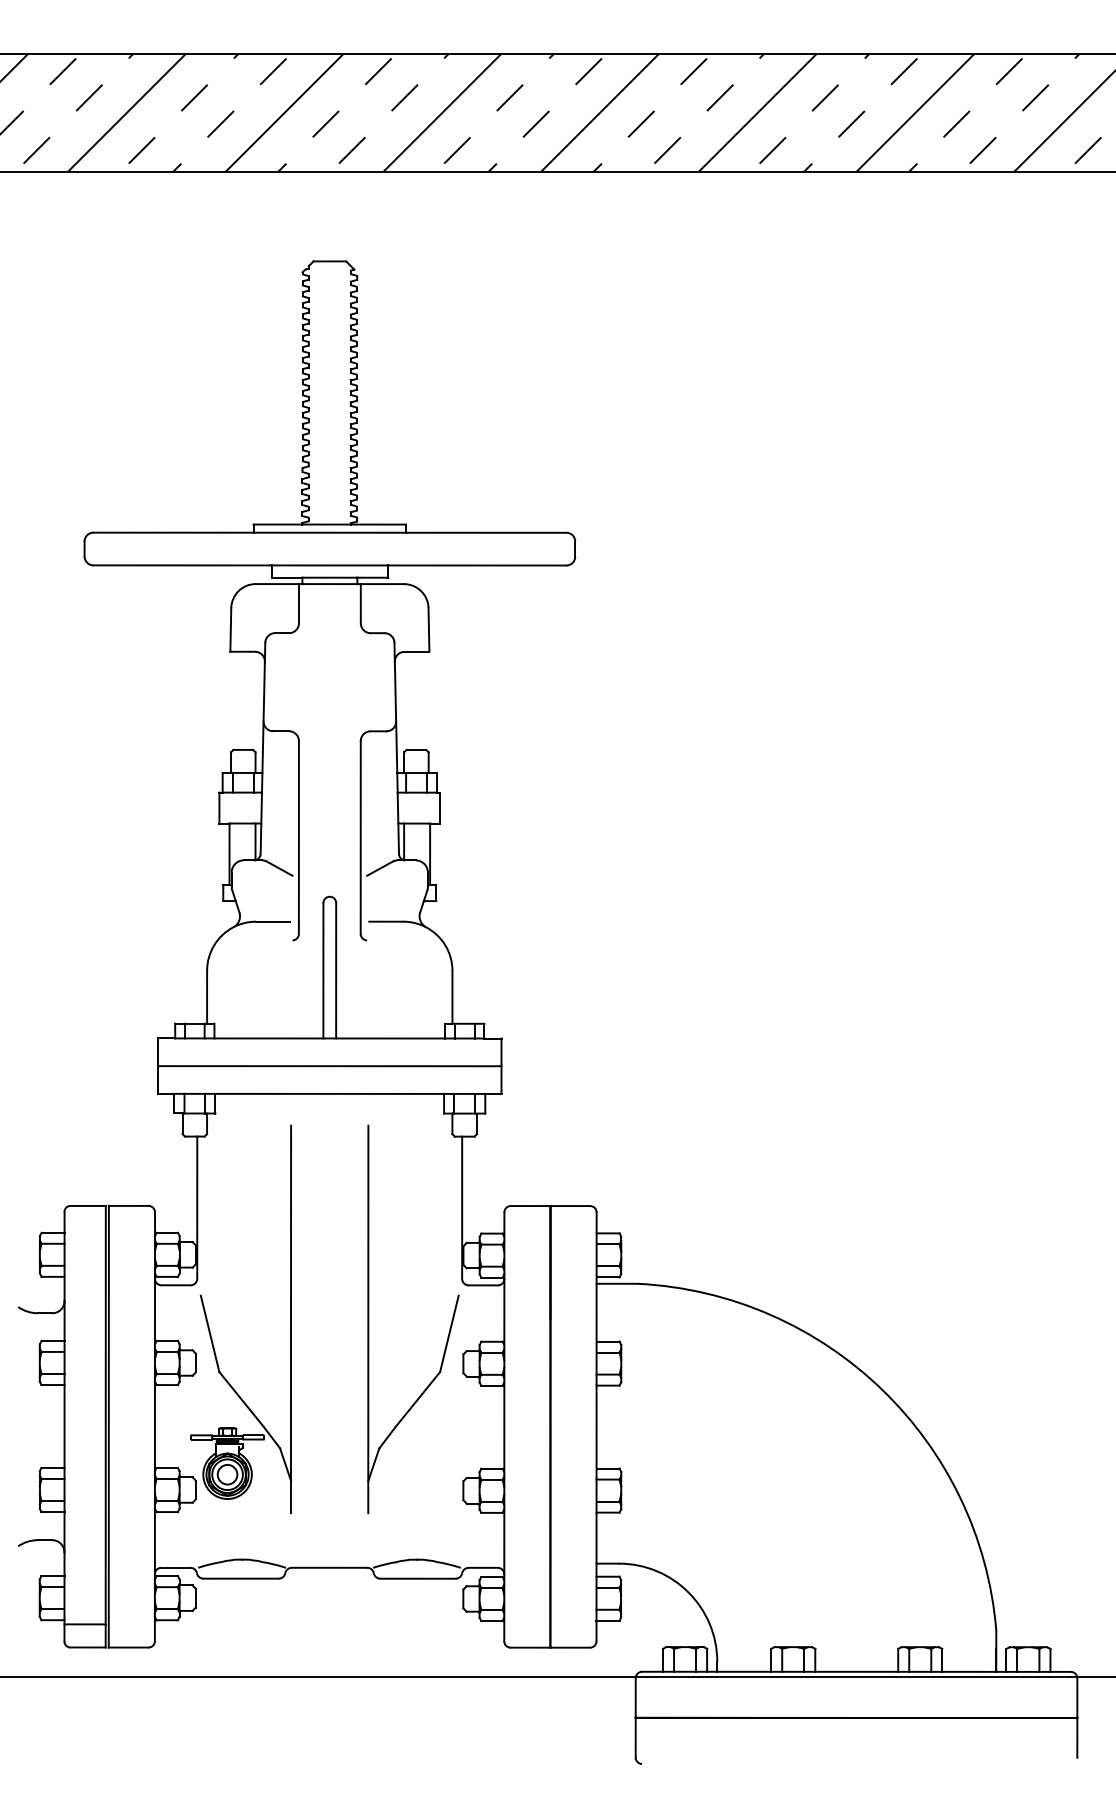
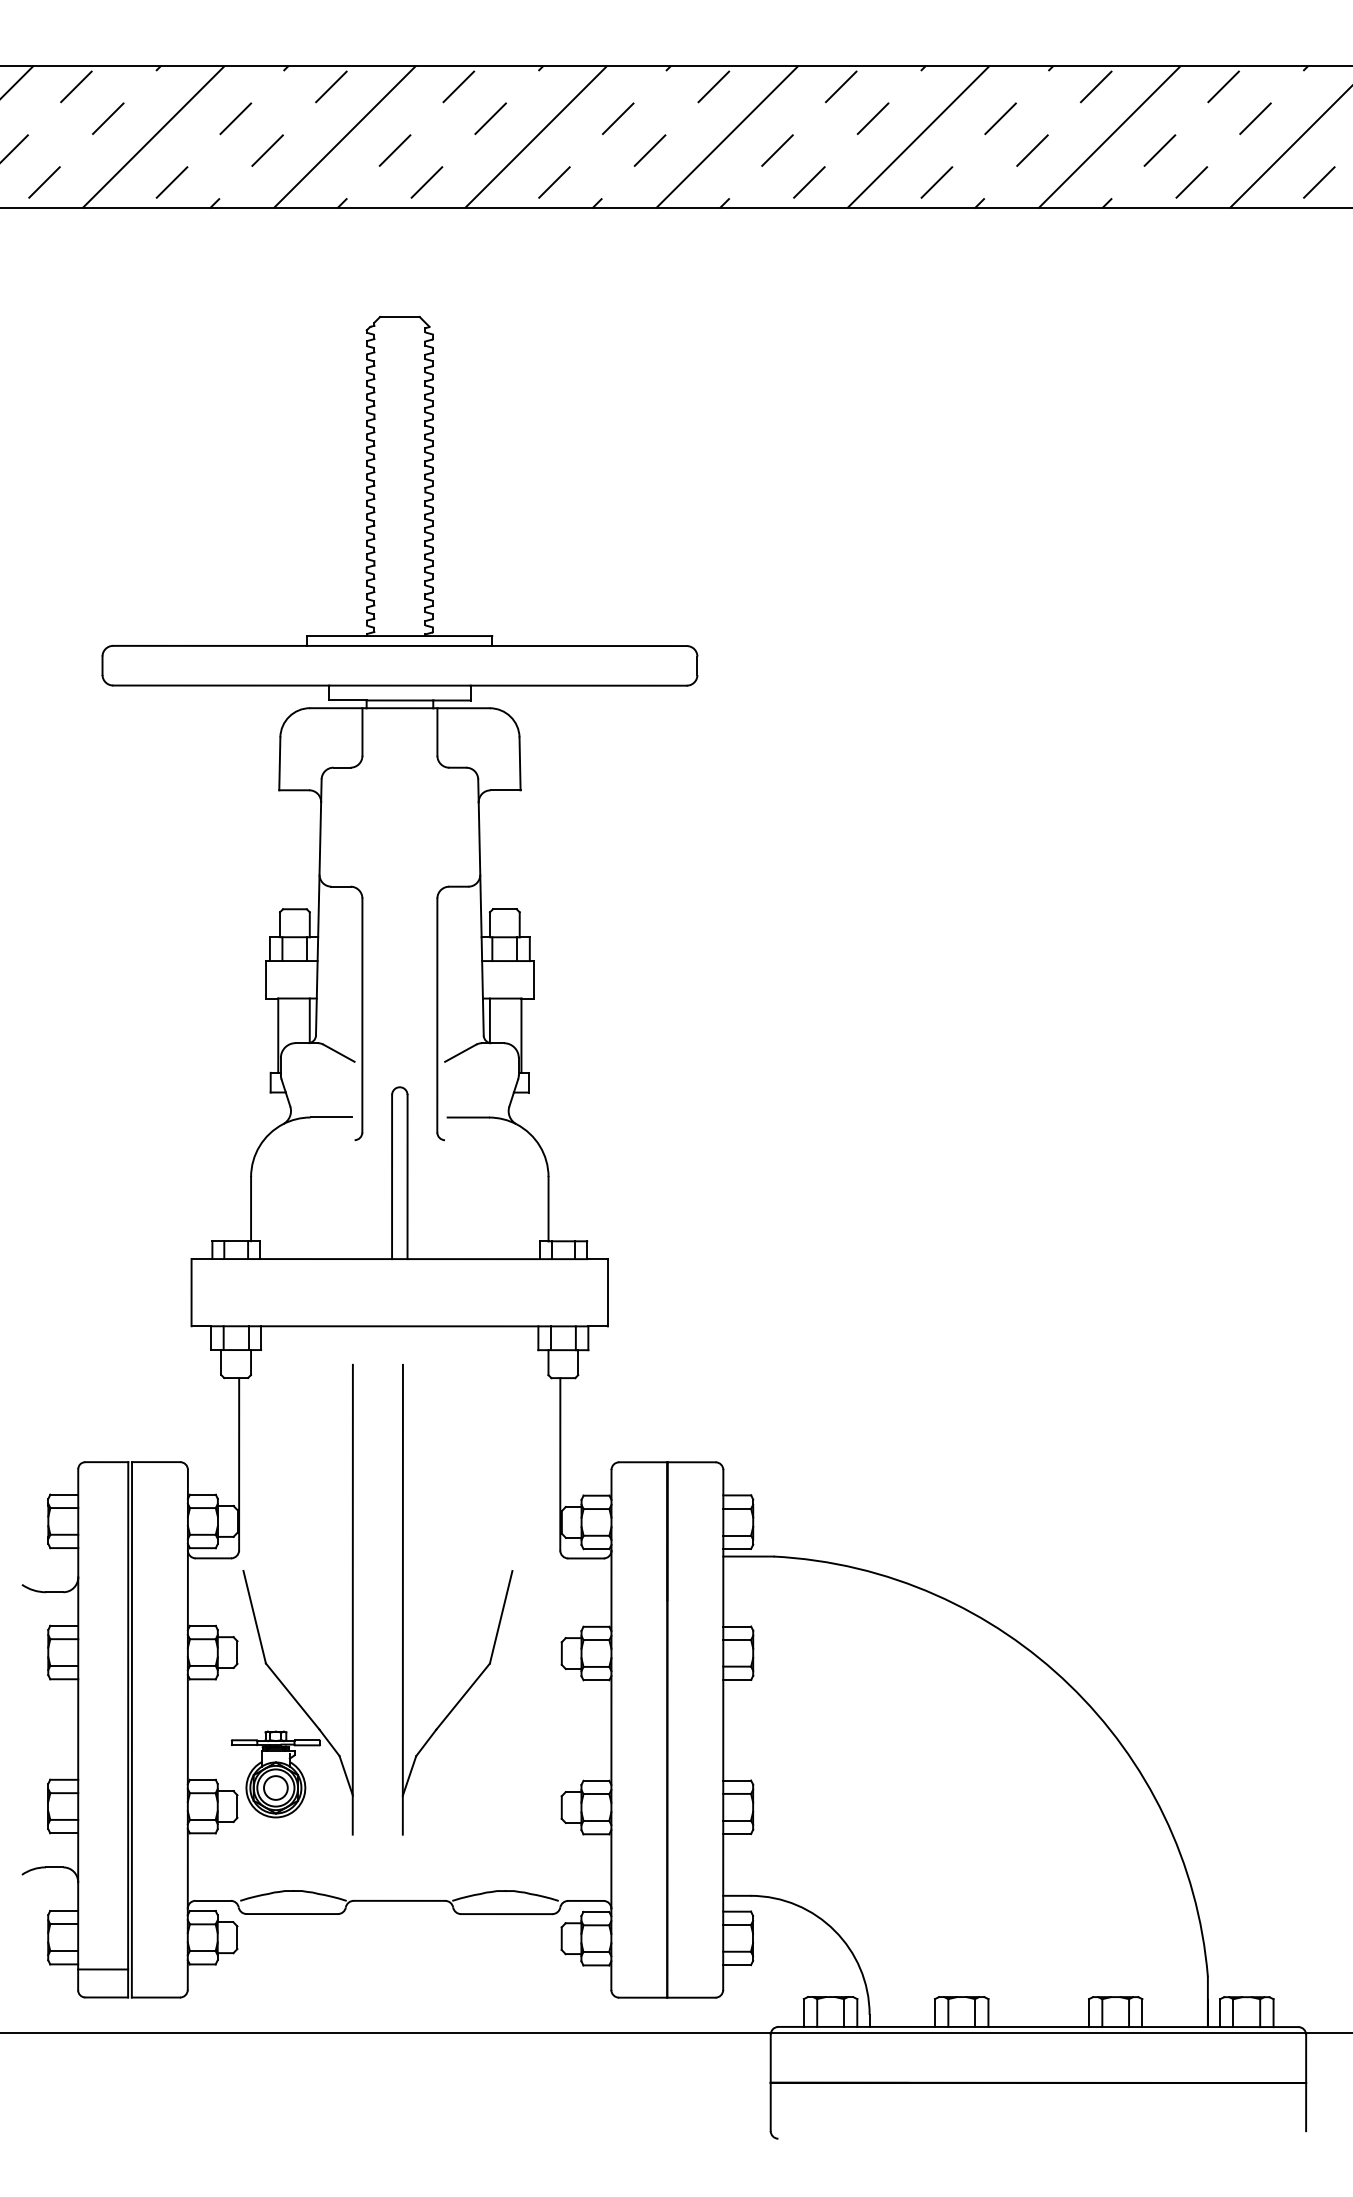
line: (329, 1066) -> (399, 1293), removed
part: (449, 1328) -> (501, 1610), moved

